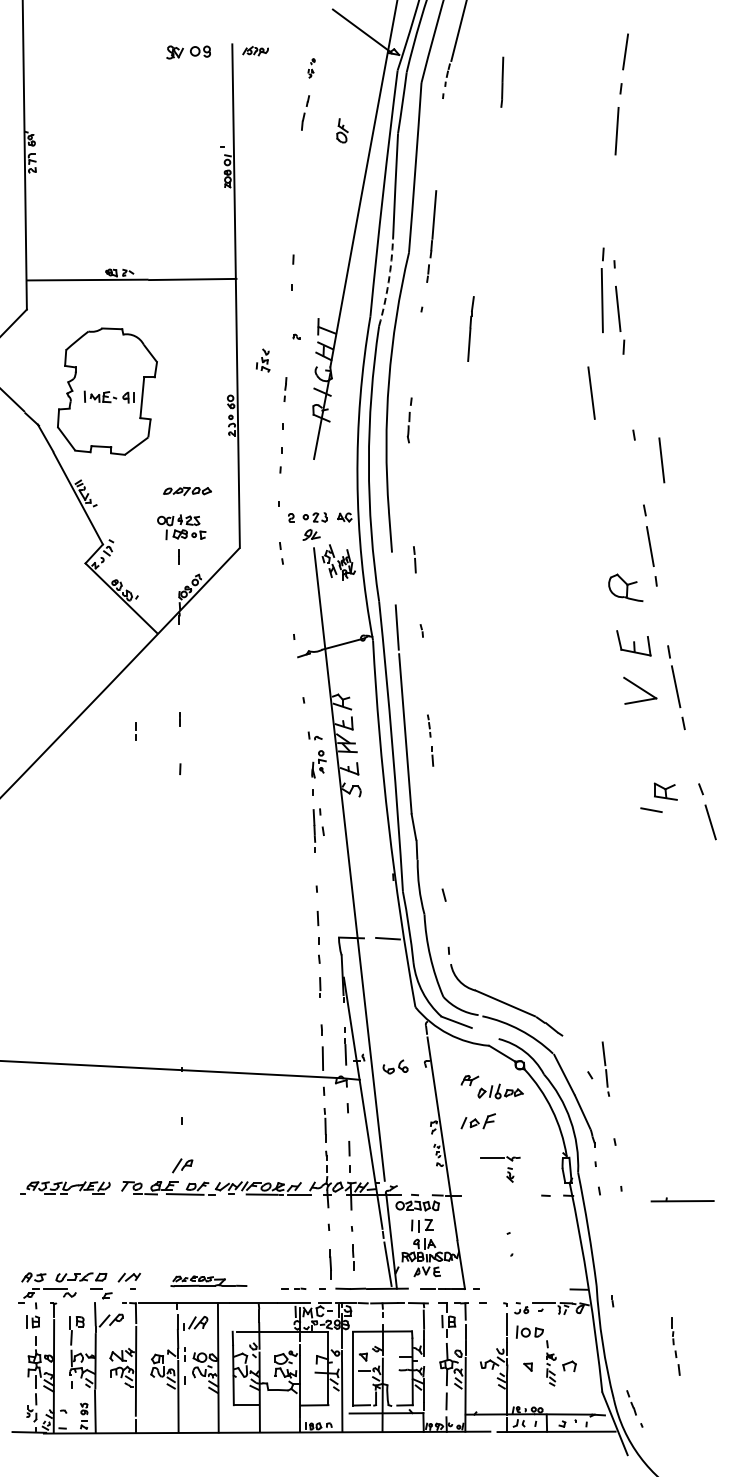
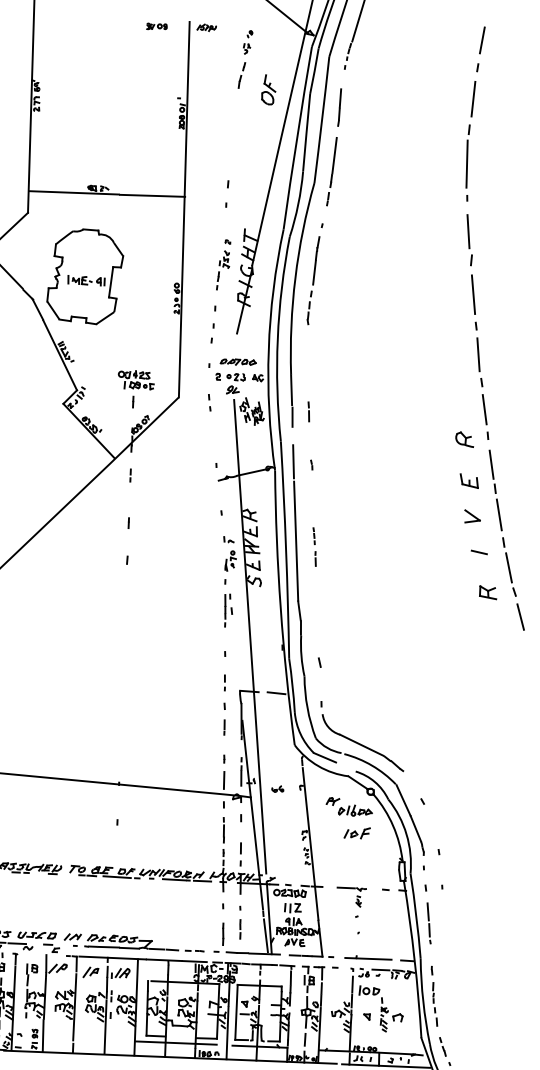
part: (188, 52) -> (156, 26), size x0.62
part: (311, 68) -> (247, 42), size x1.67
line: (502, 81) -> (339, 107), moved
part: (342, 130) -> (268, 89), size x1.67
arc: (388, 282) -> (298, 204), dashed -> solid
part: (602, 290) -> (467, 156), moved
line: (470, 328) -> (315, 260), moved
part: (262, 360) -> (224, 259), moved
line: (591, 392) -> (473, 294), moved
line: (661, 460) -> (478, 354), moved
part: (187, 491) -> (238, 362), moved
line: (392, 567) -> (291, 416), added
part: (625, 587) -> (464, 439), size x0.71
line: (662, 619) -> (491, 464), added
part: (633, 642) -> (469, 480), size x0.71
part: (640, 690) -> (472, 516), size x0.62
line: (135, 730) -> (130, 474), moved
line: (691, 756) -> (508, 567), added
line: (651, 809) -> (479, 551), moved
part: (317, 927) -> (224, 682), size x0.62
part: (394, 1066) -> (277, 788), size x0.62
line: (605, 1069) -> (428, 923), moved
part: (477, 1121) -> (356, 833), moved
part: (182, 1165) -> (90, 972), moved
part: (507, 1168) -> (356, 896), moved
part: (682, 1199) -> (368, 957), moved
part: (208, 1281) -> (131, 942), size x1.67
part: (675, 1346) -> (434, 1004), moved
line: (273, 1413) -> (175, 1043), added

